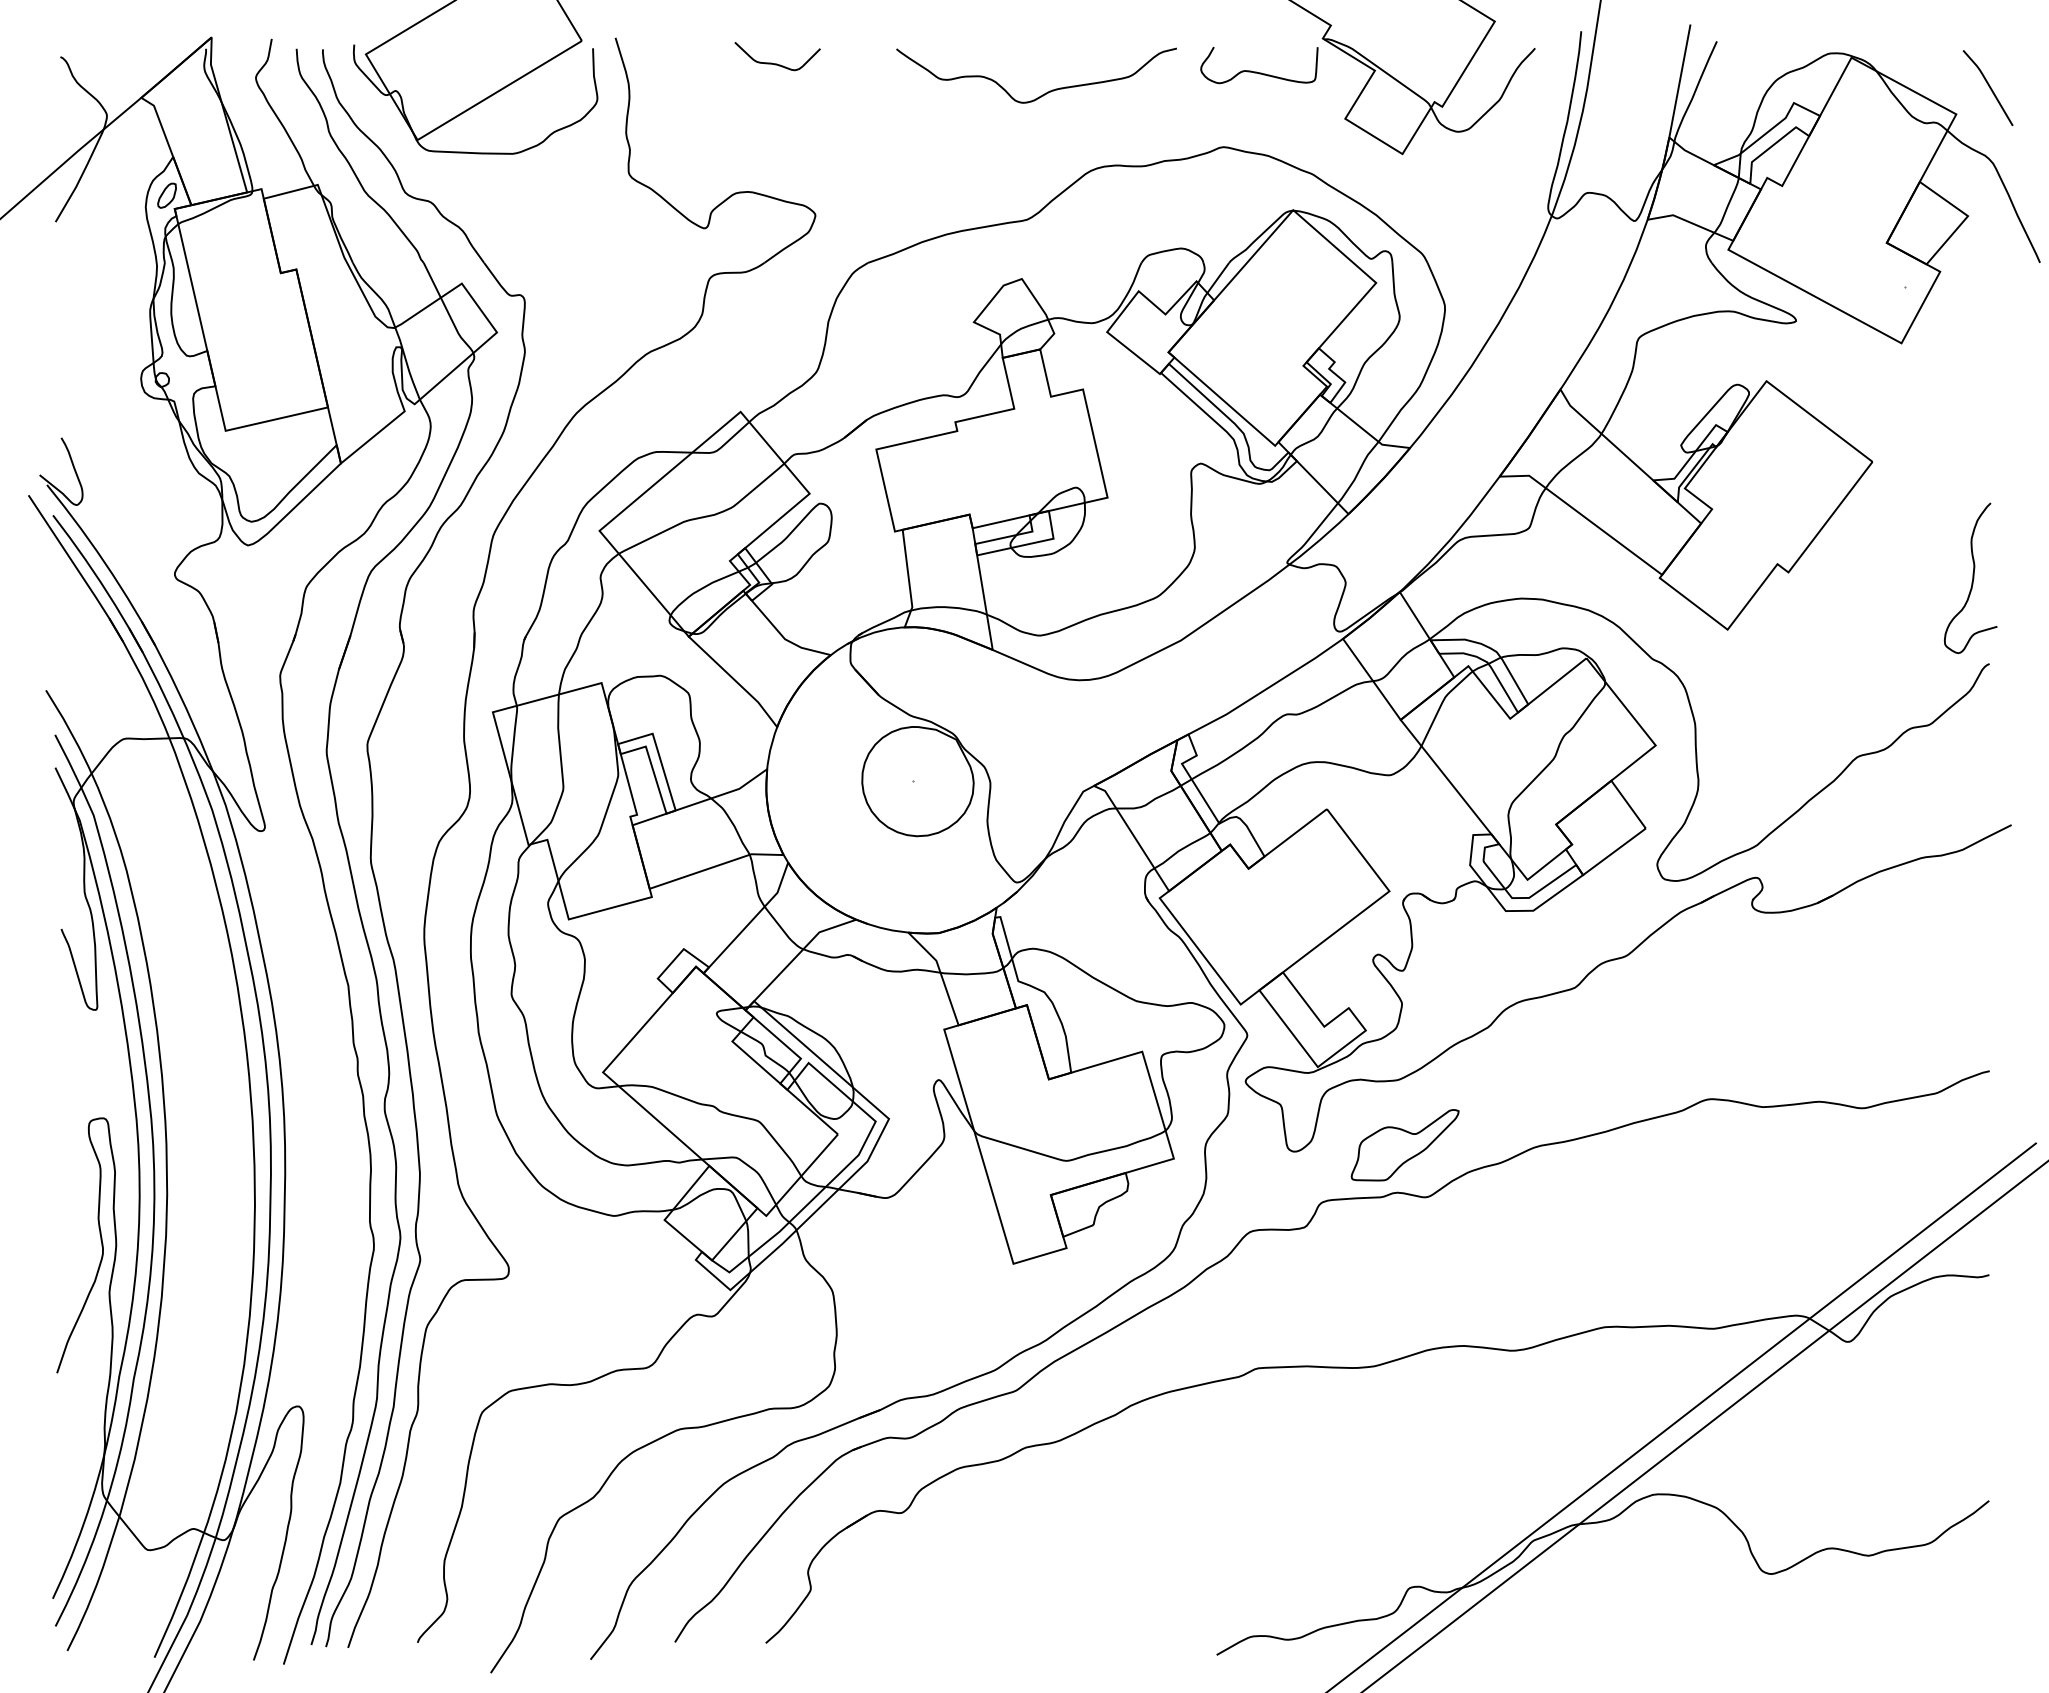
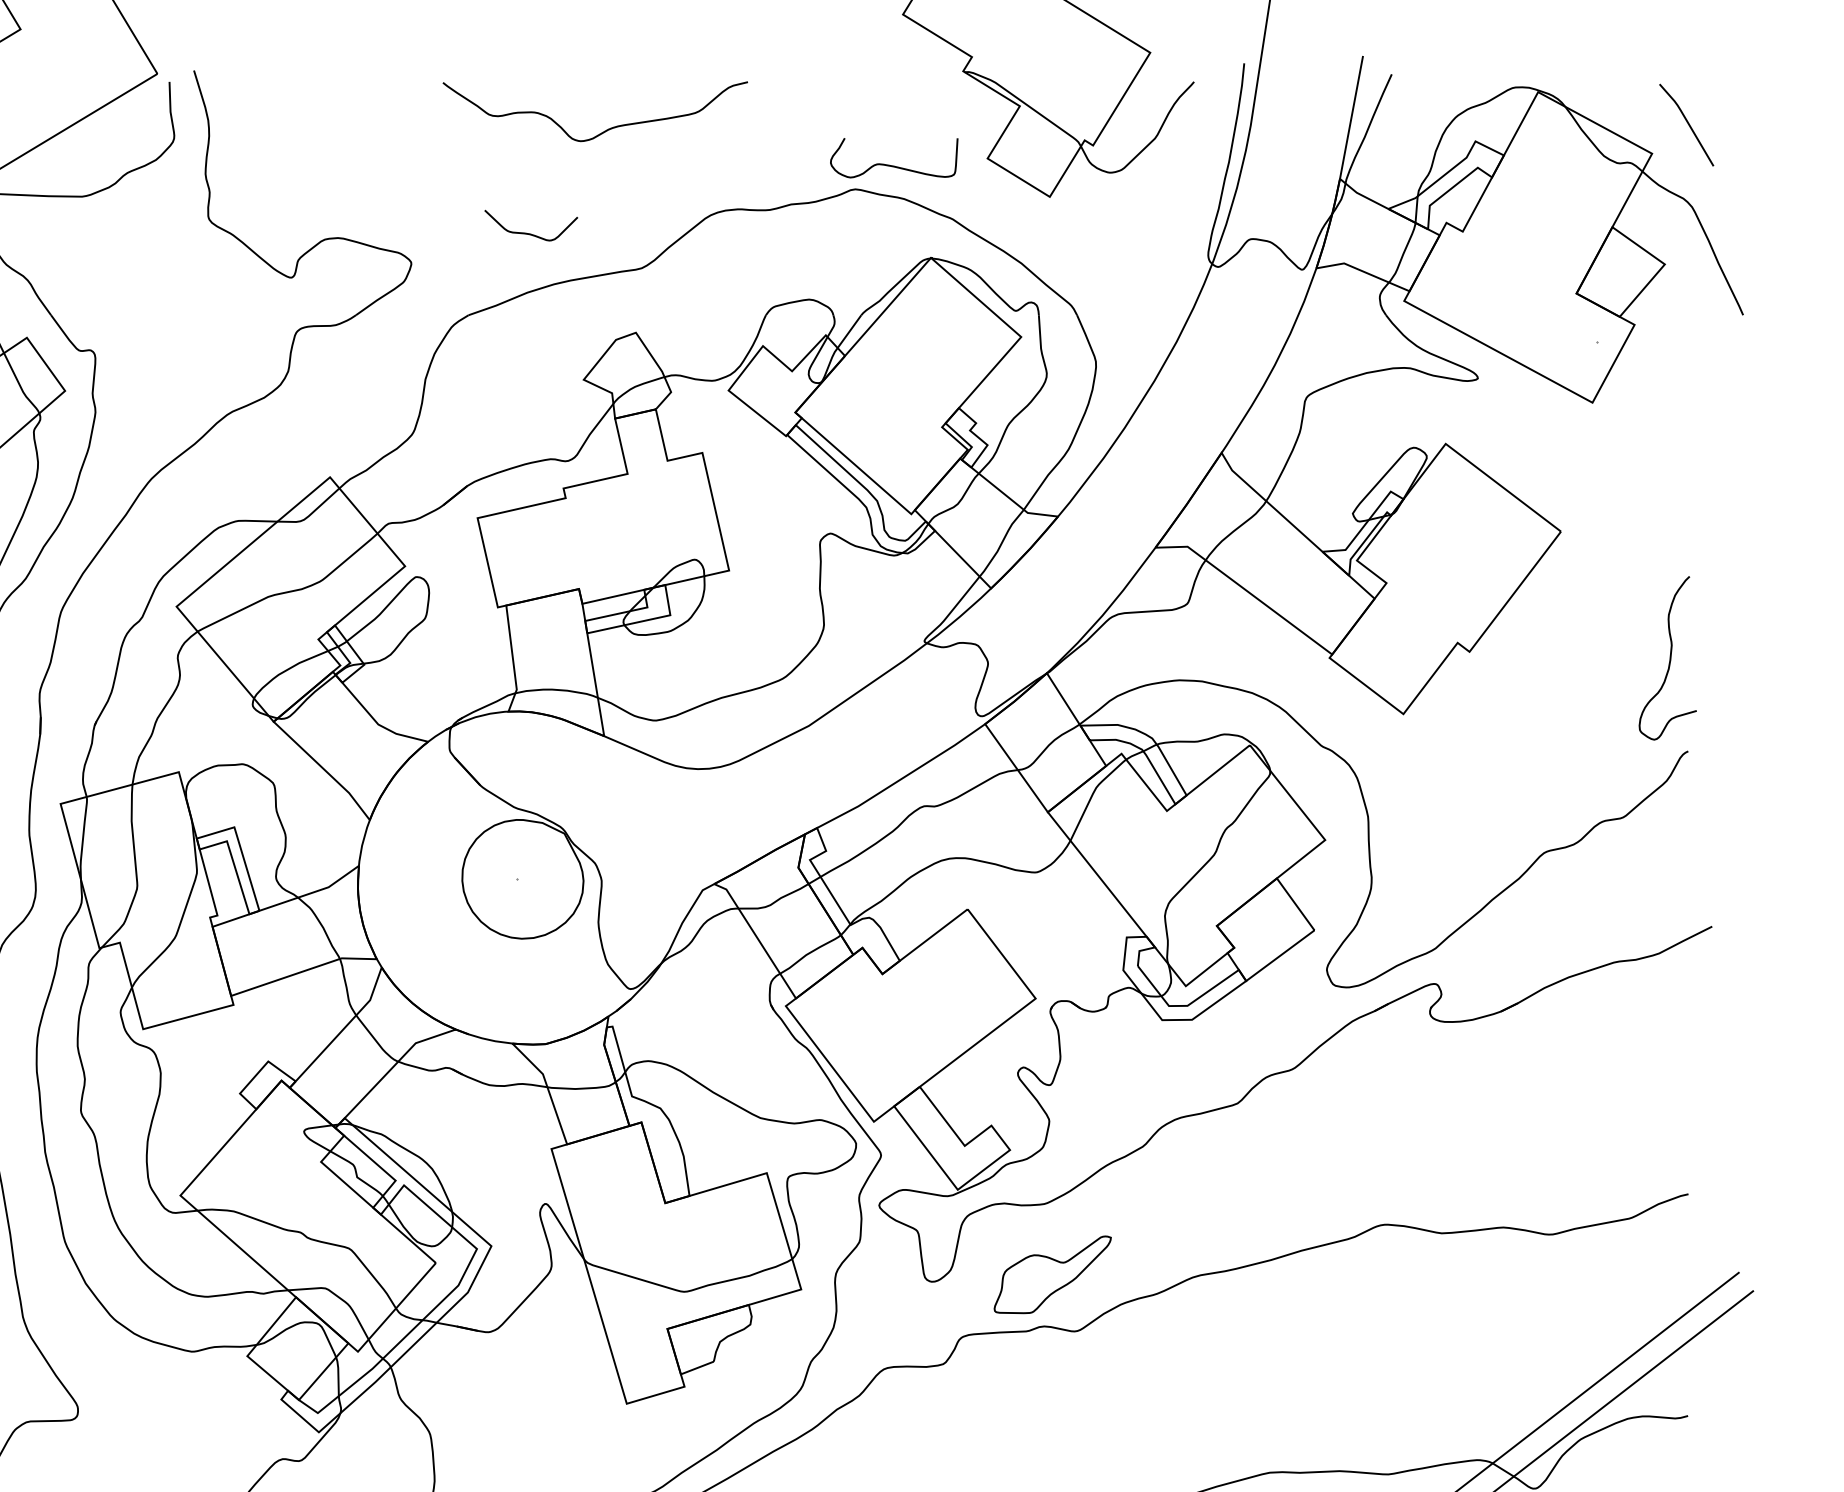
curve: (777, 63) -> (531, 233), moved
curve: (1256, 71) -> (891, 164), moved
curve: (1047, 91) -> (607, 128), moved

